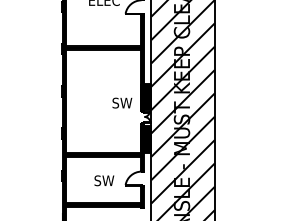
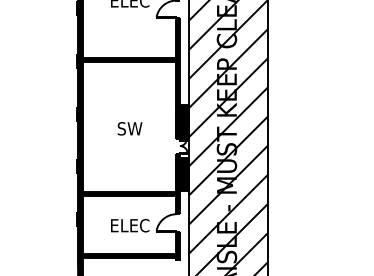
text: (122, 102) -> (130, 128), moved
text: (104, 180) -> (130, 225), SW -> ELEC

